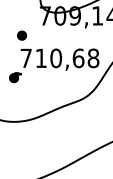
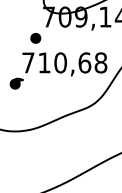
part: (21, 35) -> (35, 38), moved

